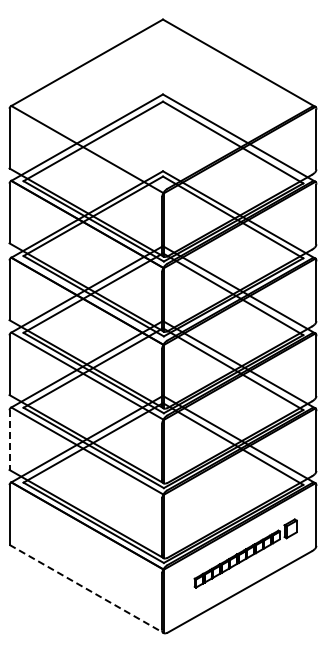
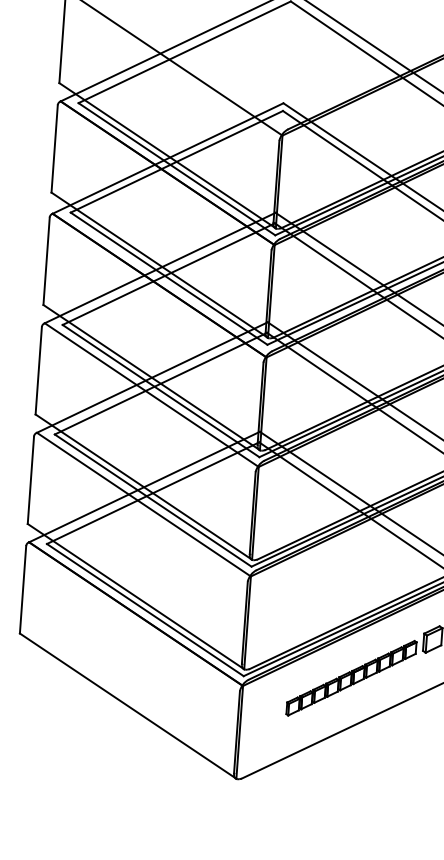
line: (9, 440) -> (30, 480), dashed -> solid
line: (86, 589) -> (127, 706), dashed -> solid

